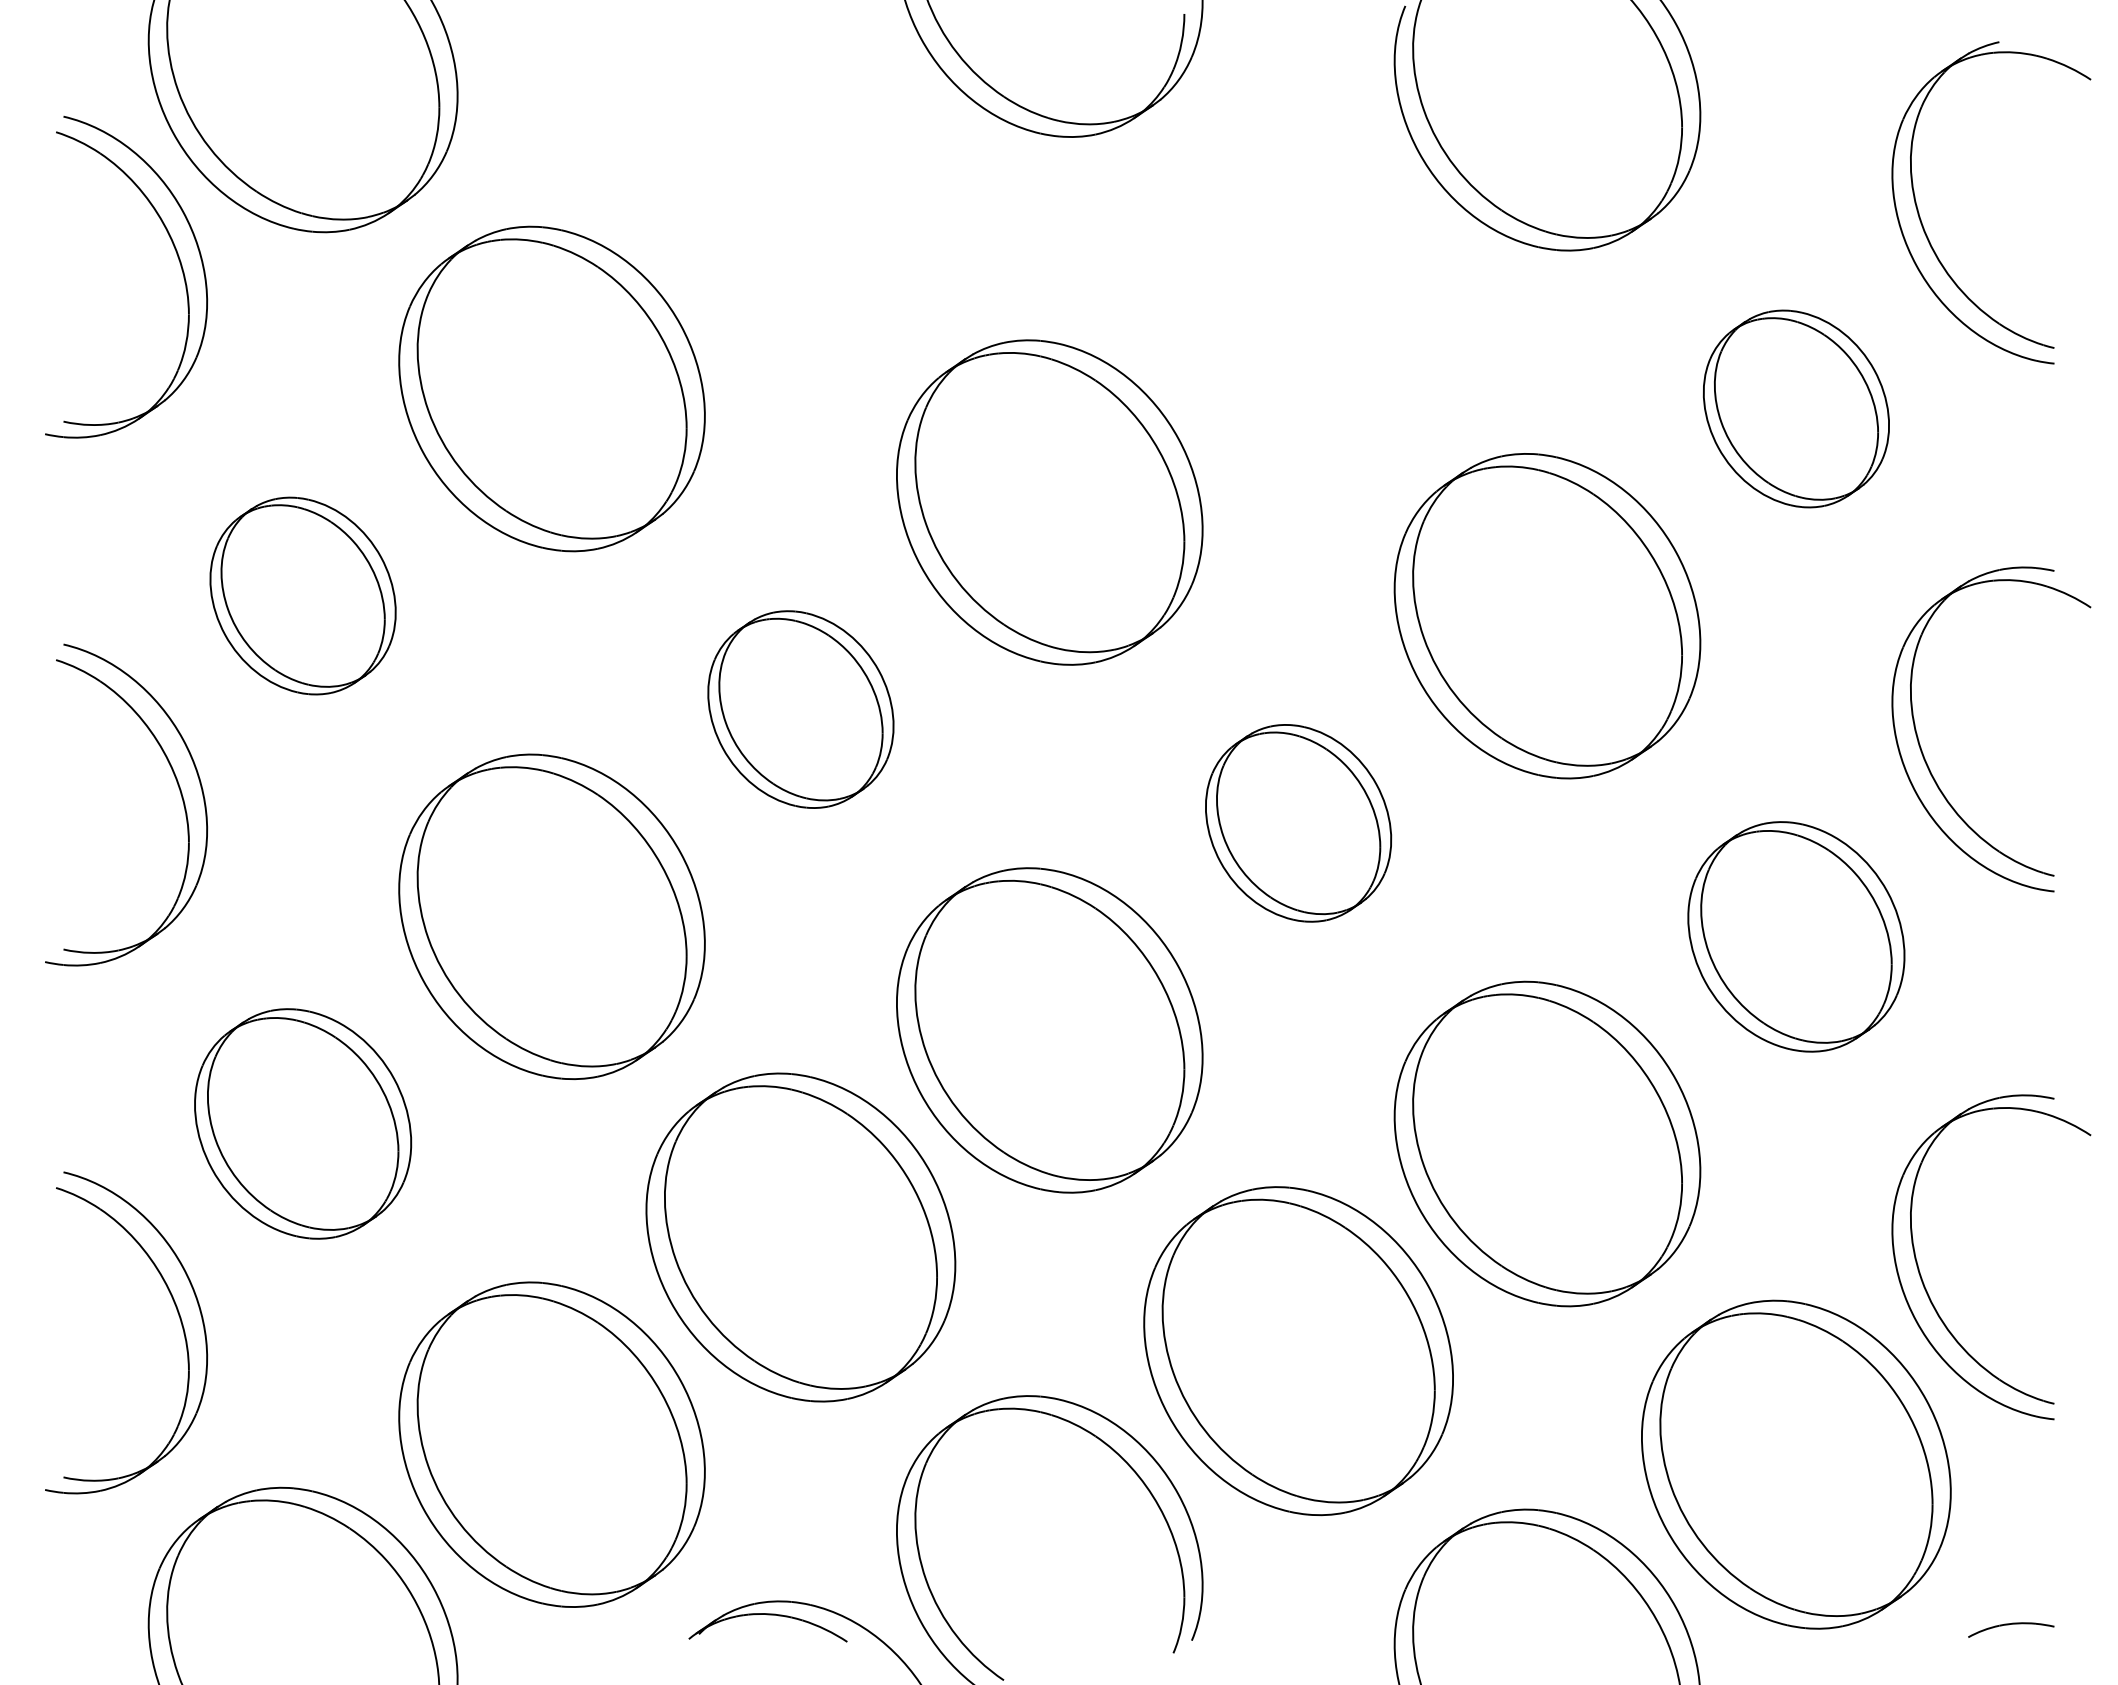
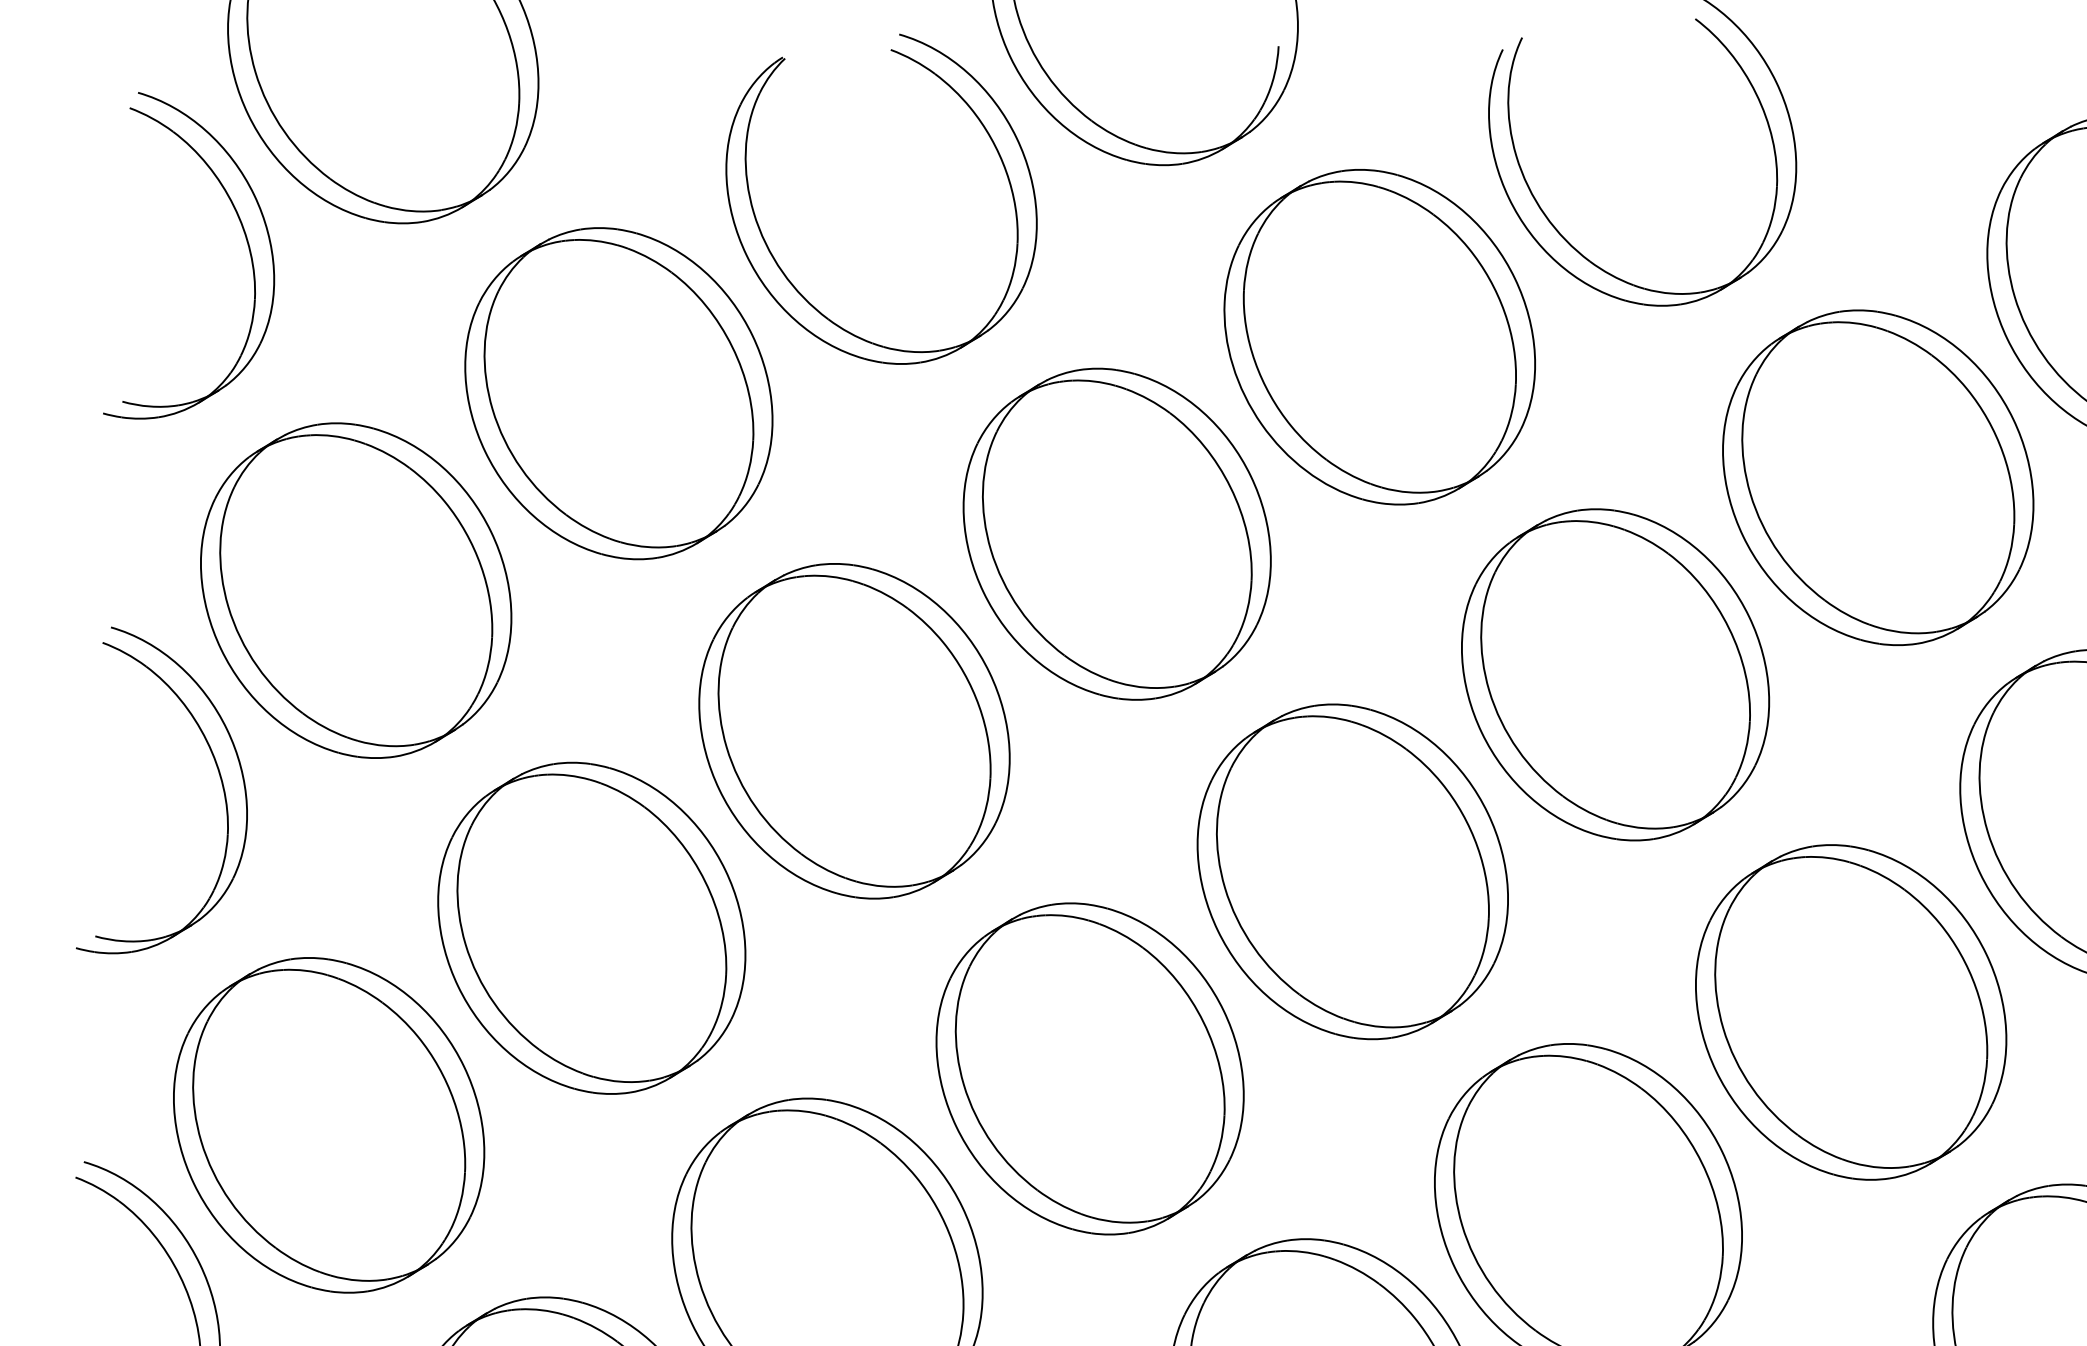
part: (704, 255) -> (780, 266), added
part: (1298, 295) -> (1379, 337), added
part: (1796, 408) -> (1878, 477), size x1.67
part: (302, 595) -> (355, 590), size x1.67
part: (800, 709) -> (854, 731), size x1.67
part: (1298, 823) -> (1352, 872), size x1.67
part: (1796, 936) -> (1851, 1012), size x1.43
part: (302, 1123) -> (328, 1124), size x1.43

